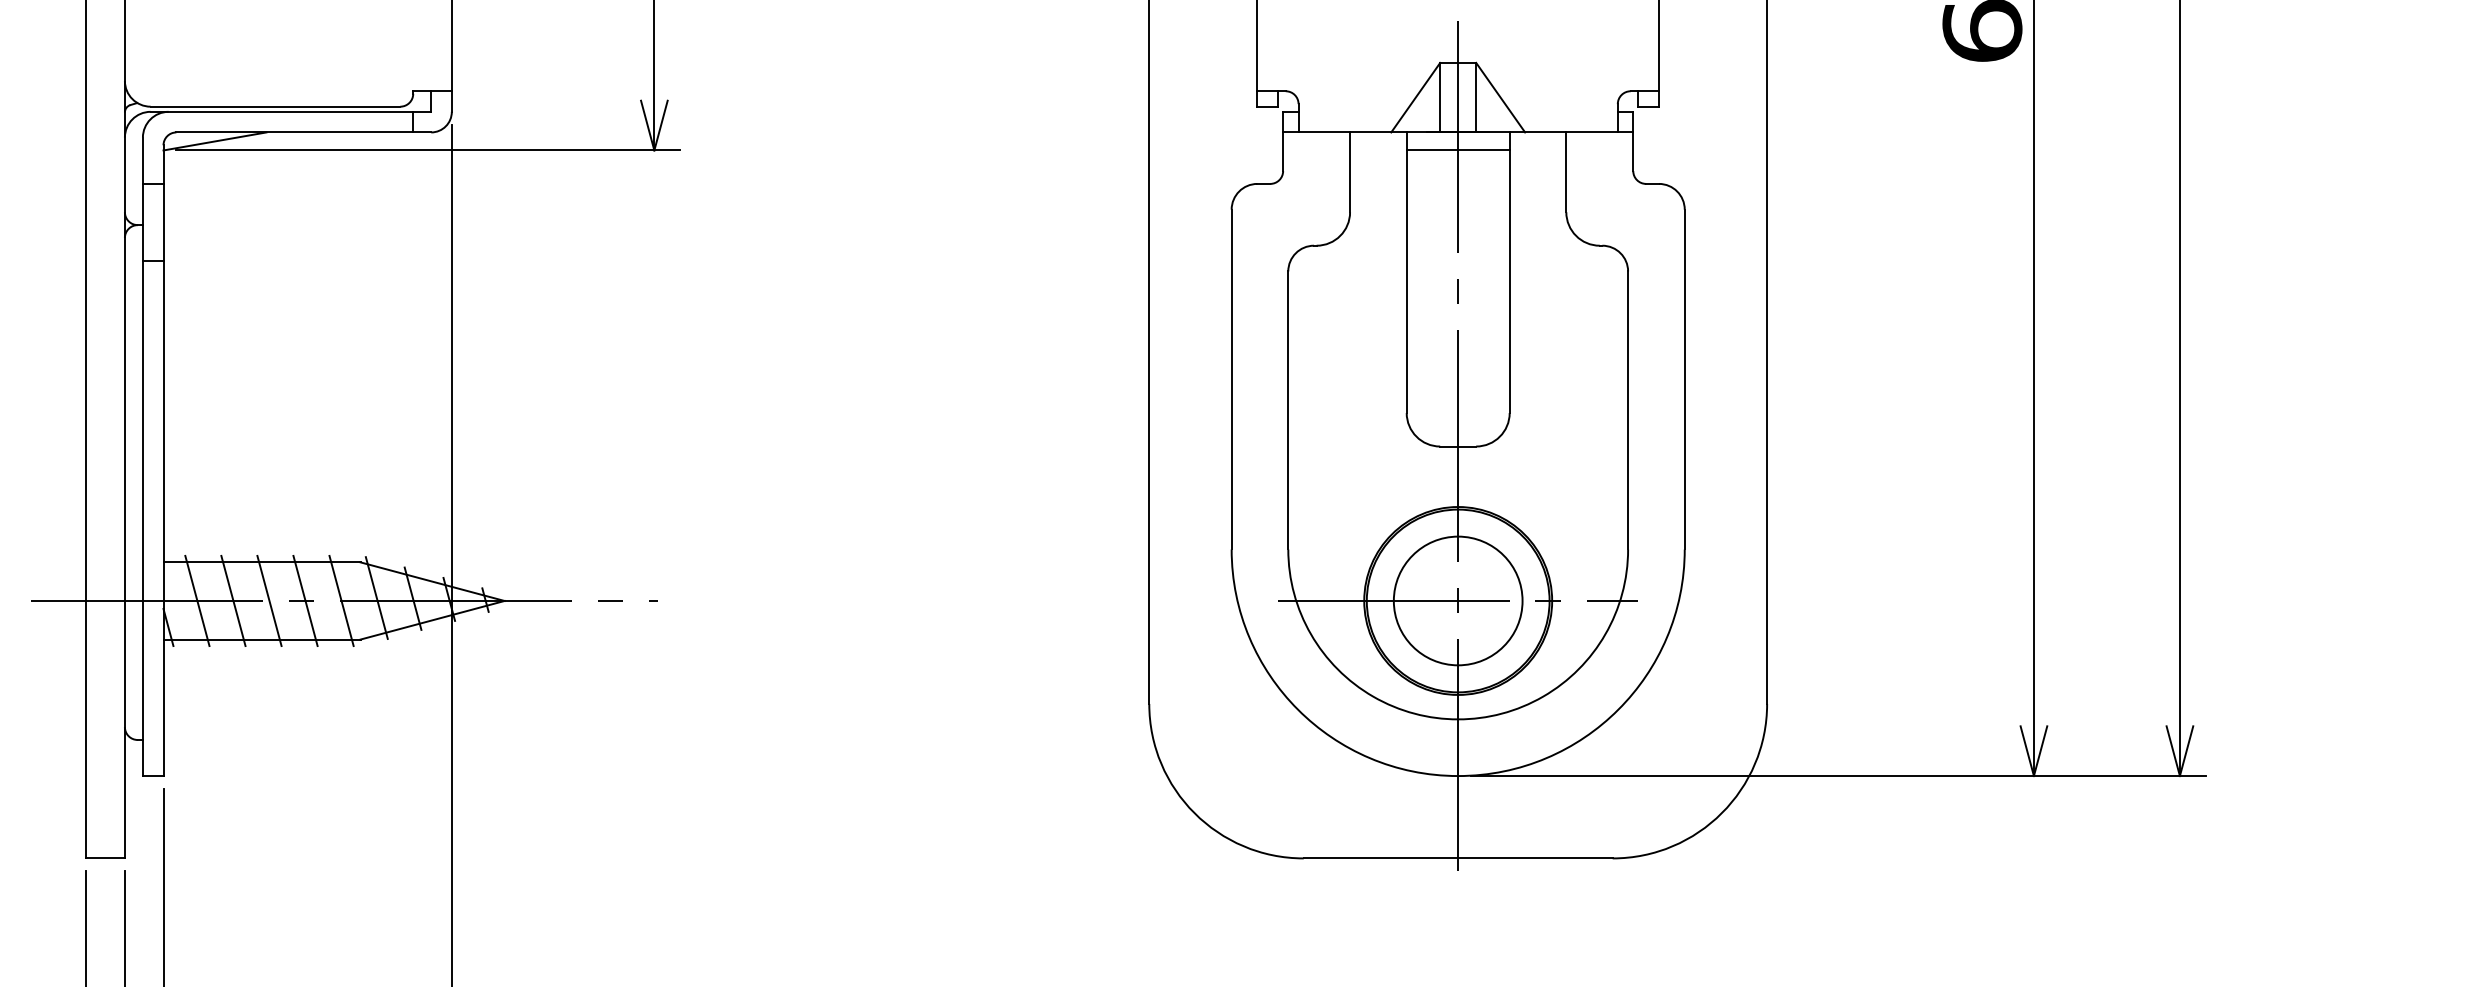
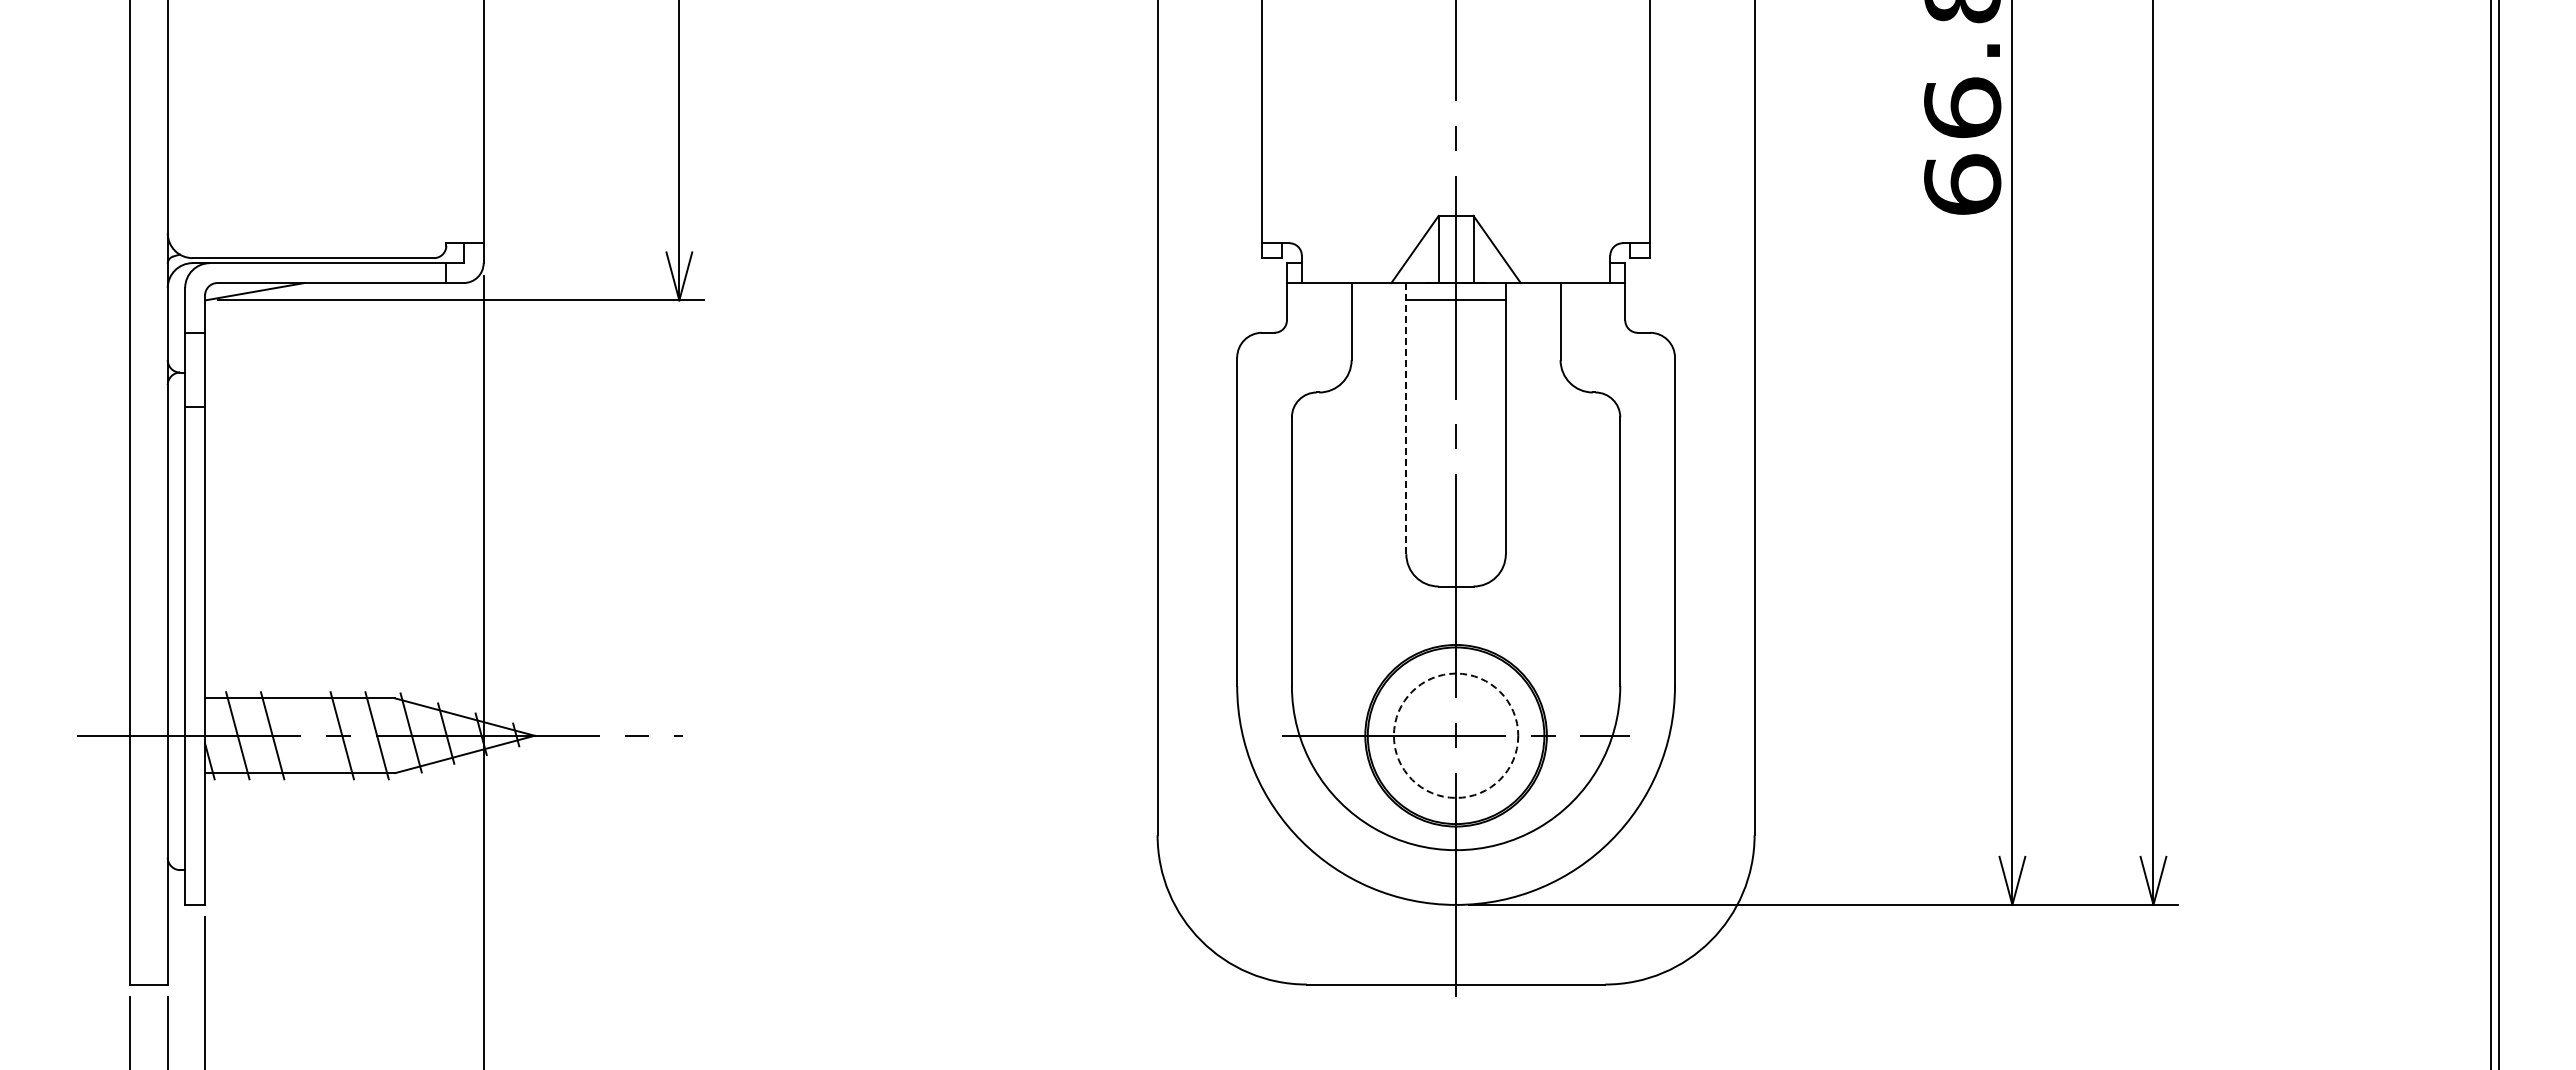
line: (1406, 272) -> (1406, 418), solid -> dashed
line: (269, 600) -> (307, 735), removed
circle: (1457, 600) -> (1455, 735), solid -> dashed

